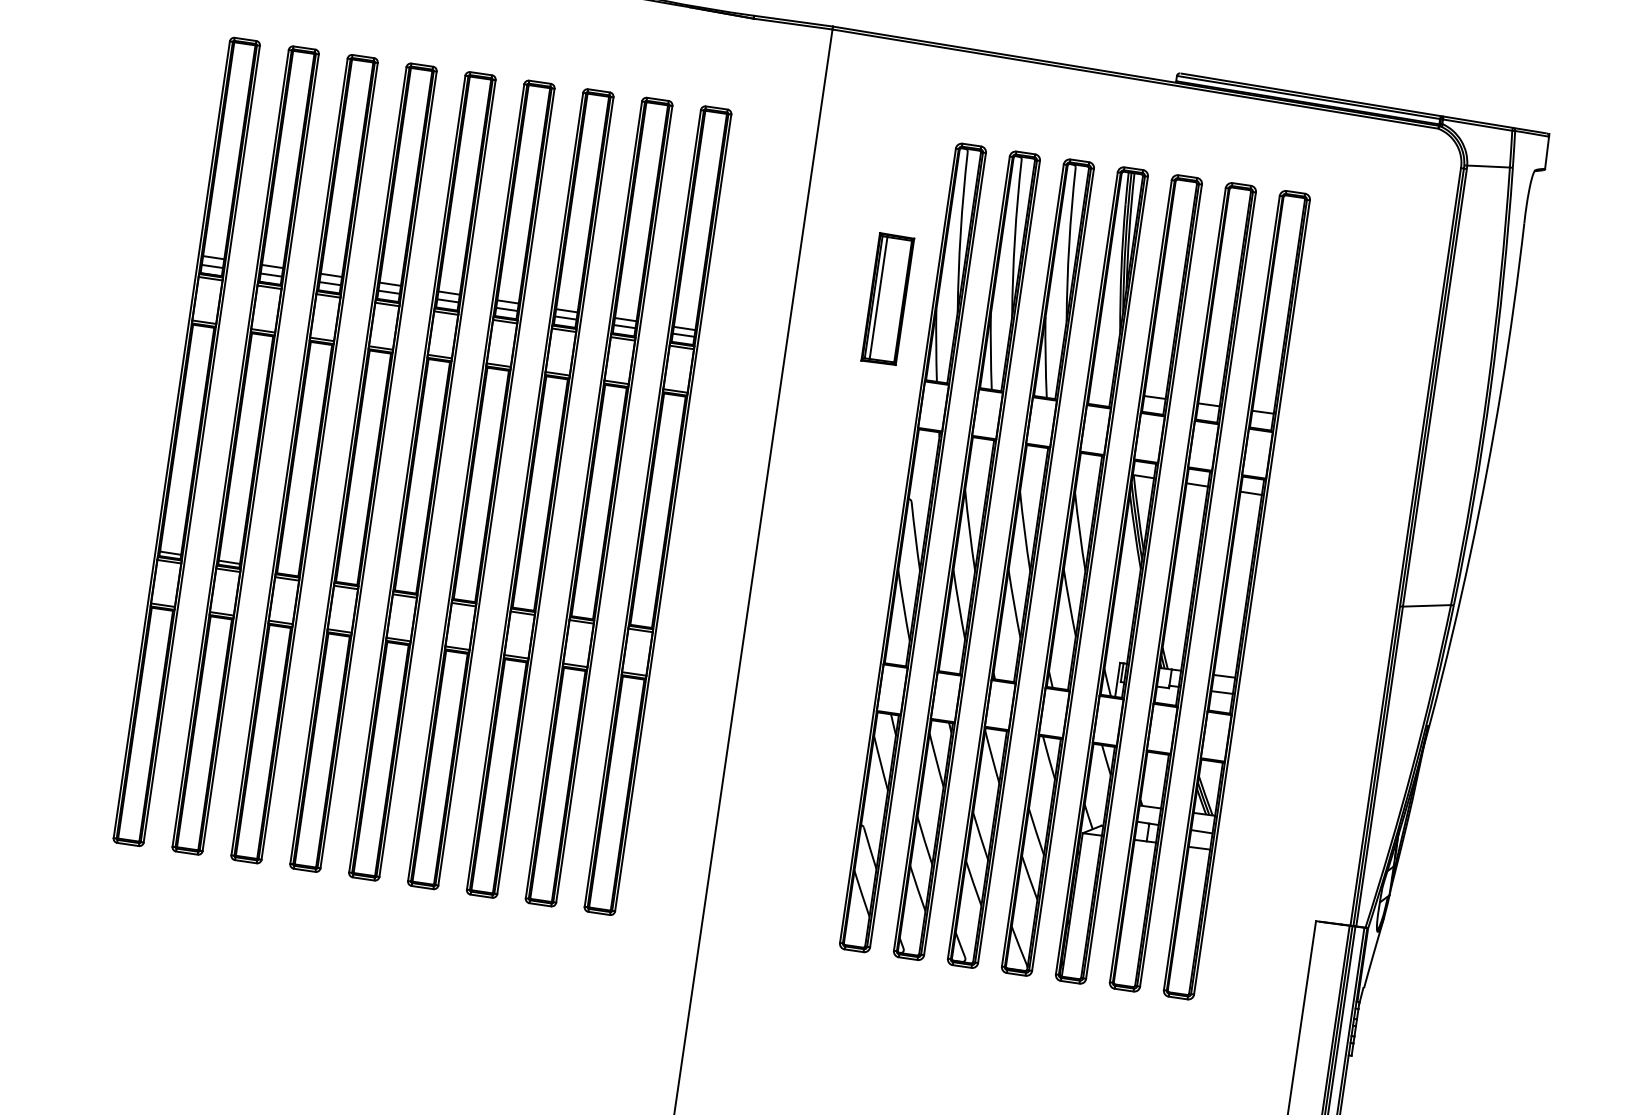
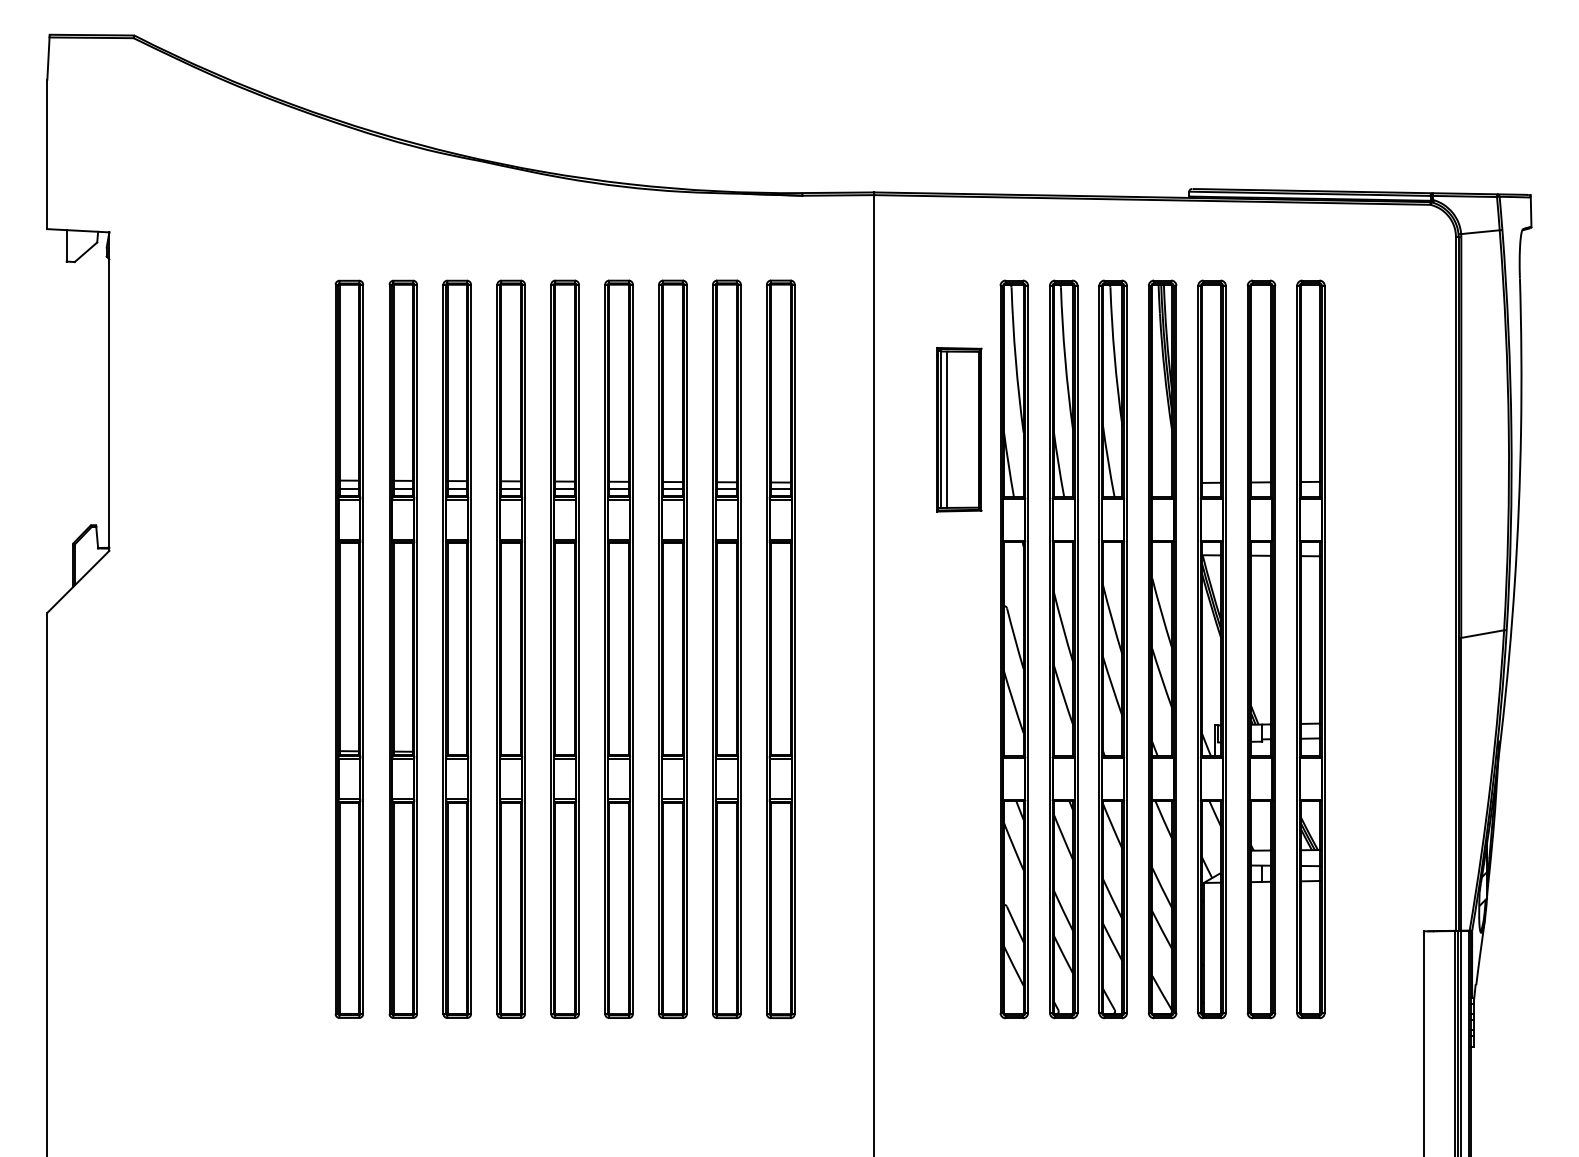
part: (887, 298) -> (958, 429), size x1.4

